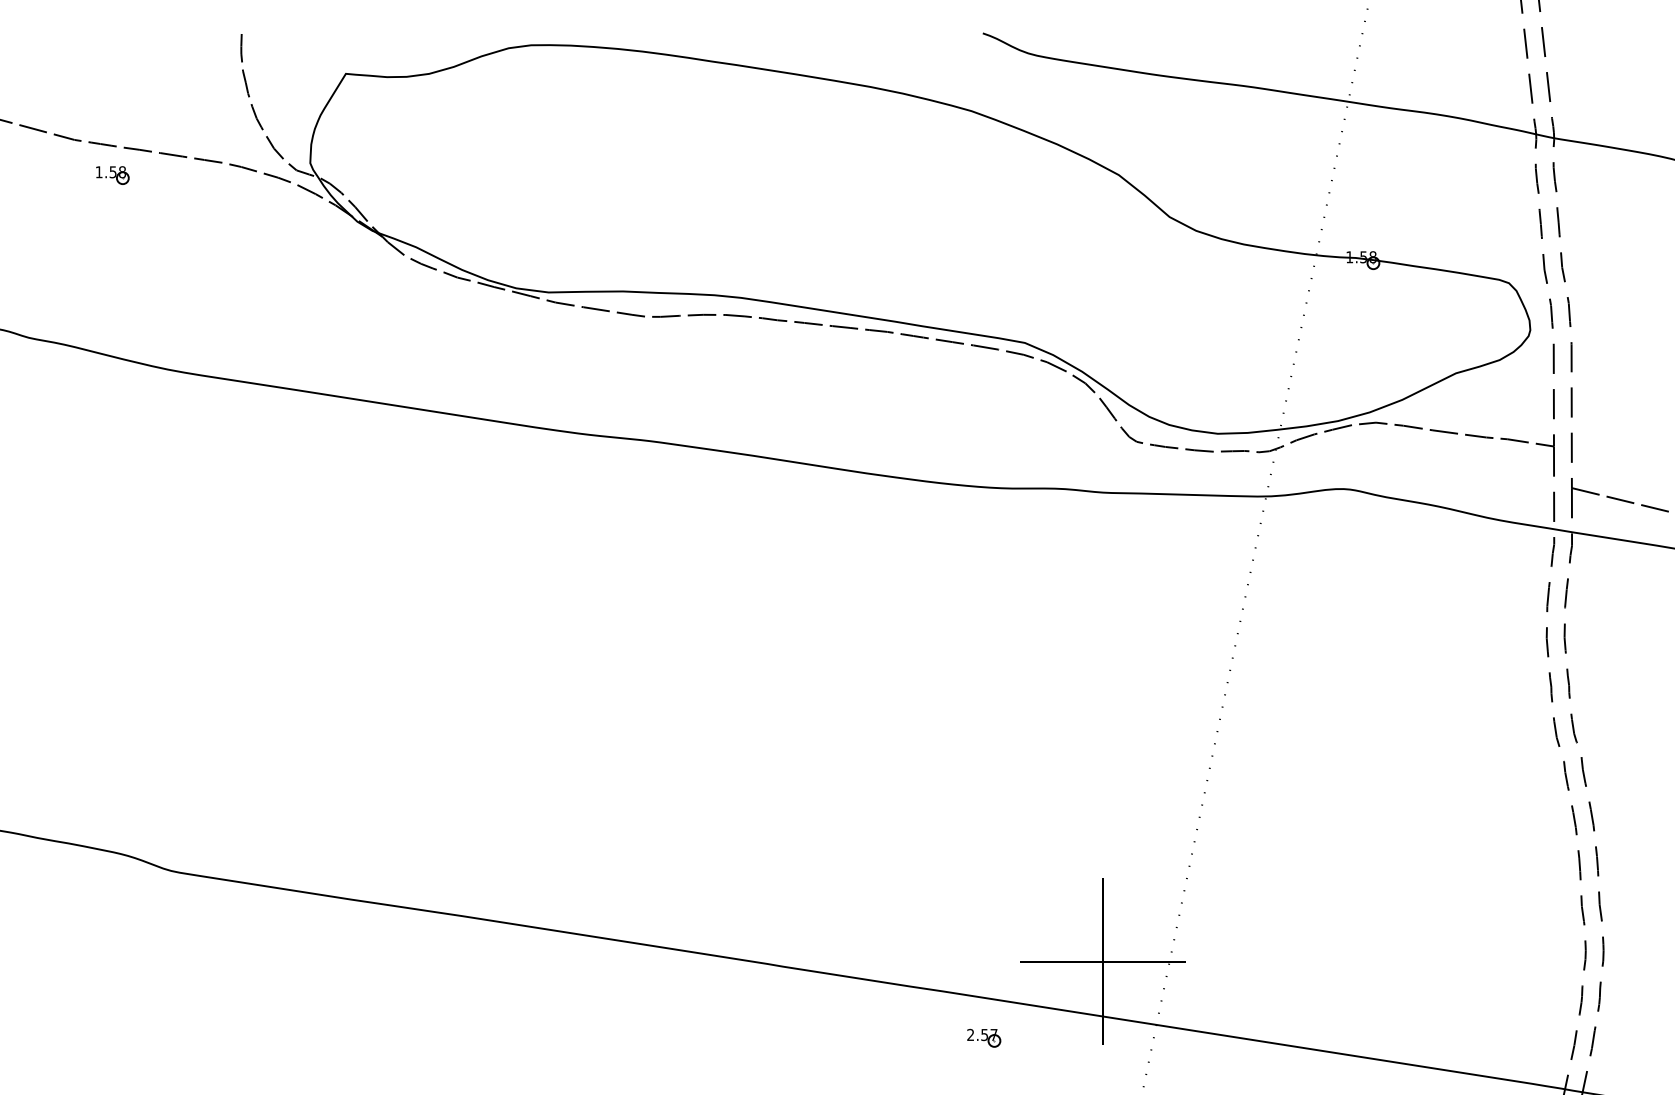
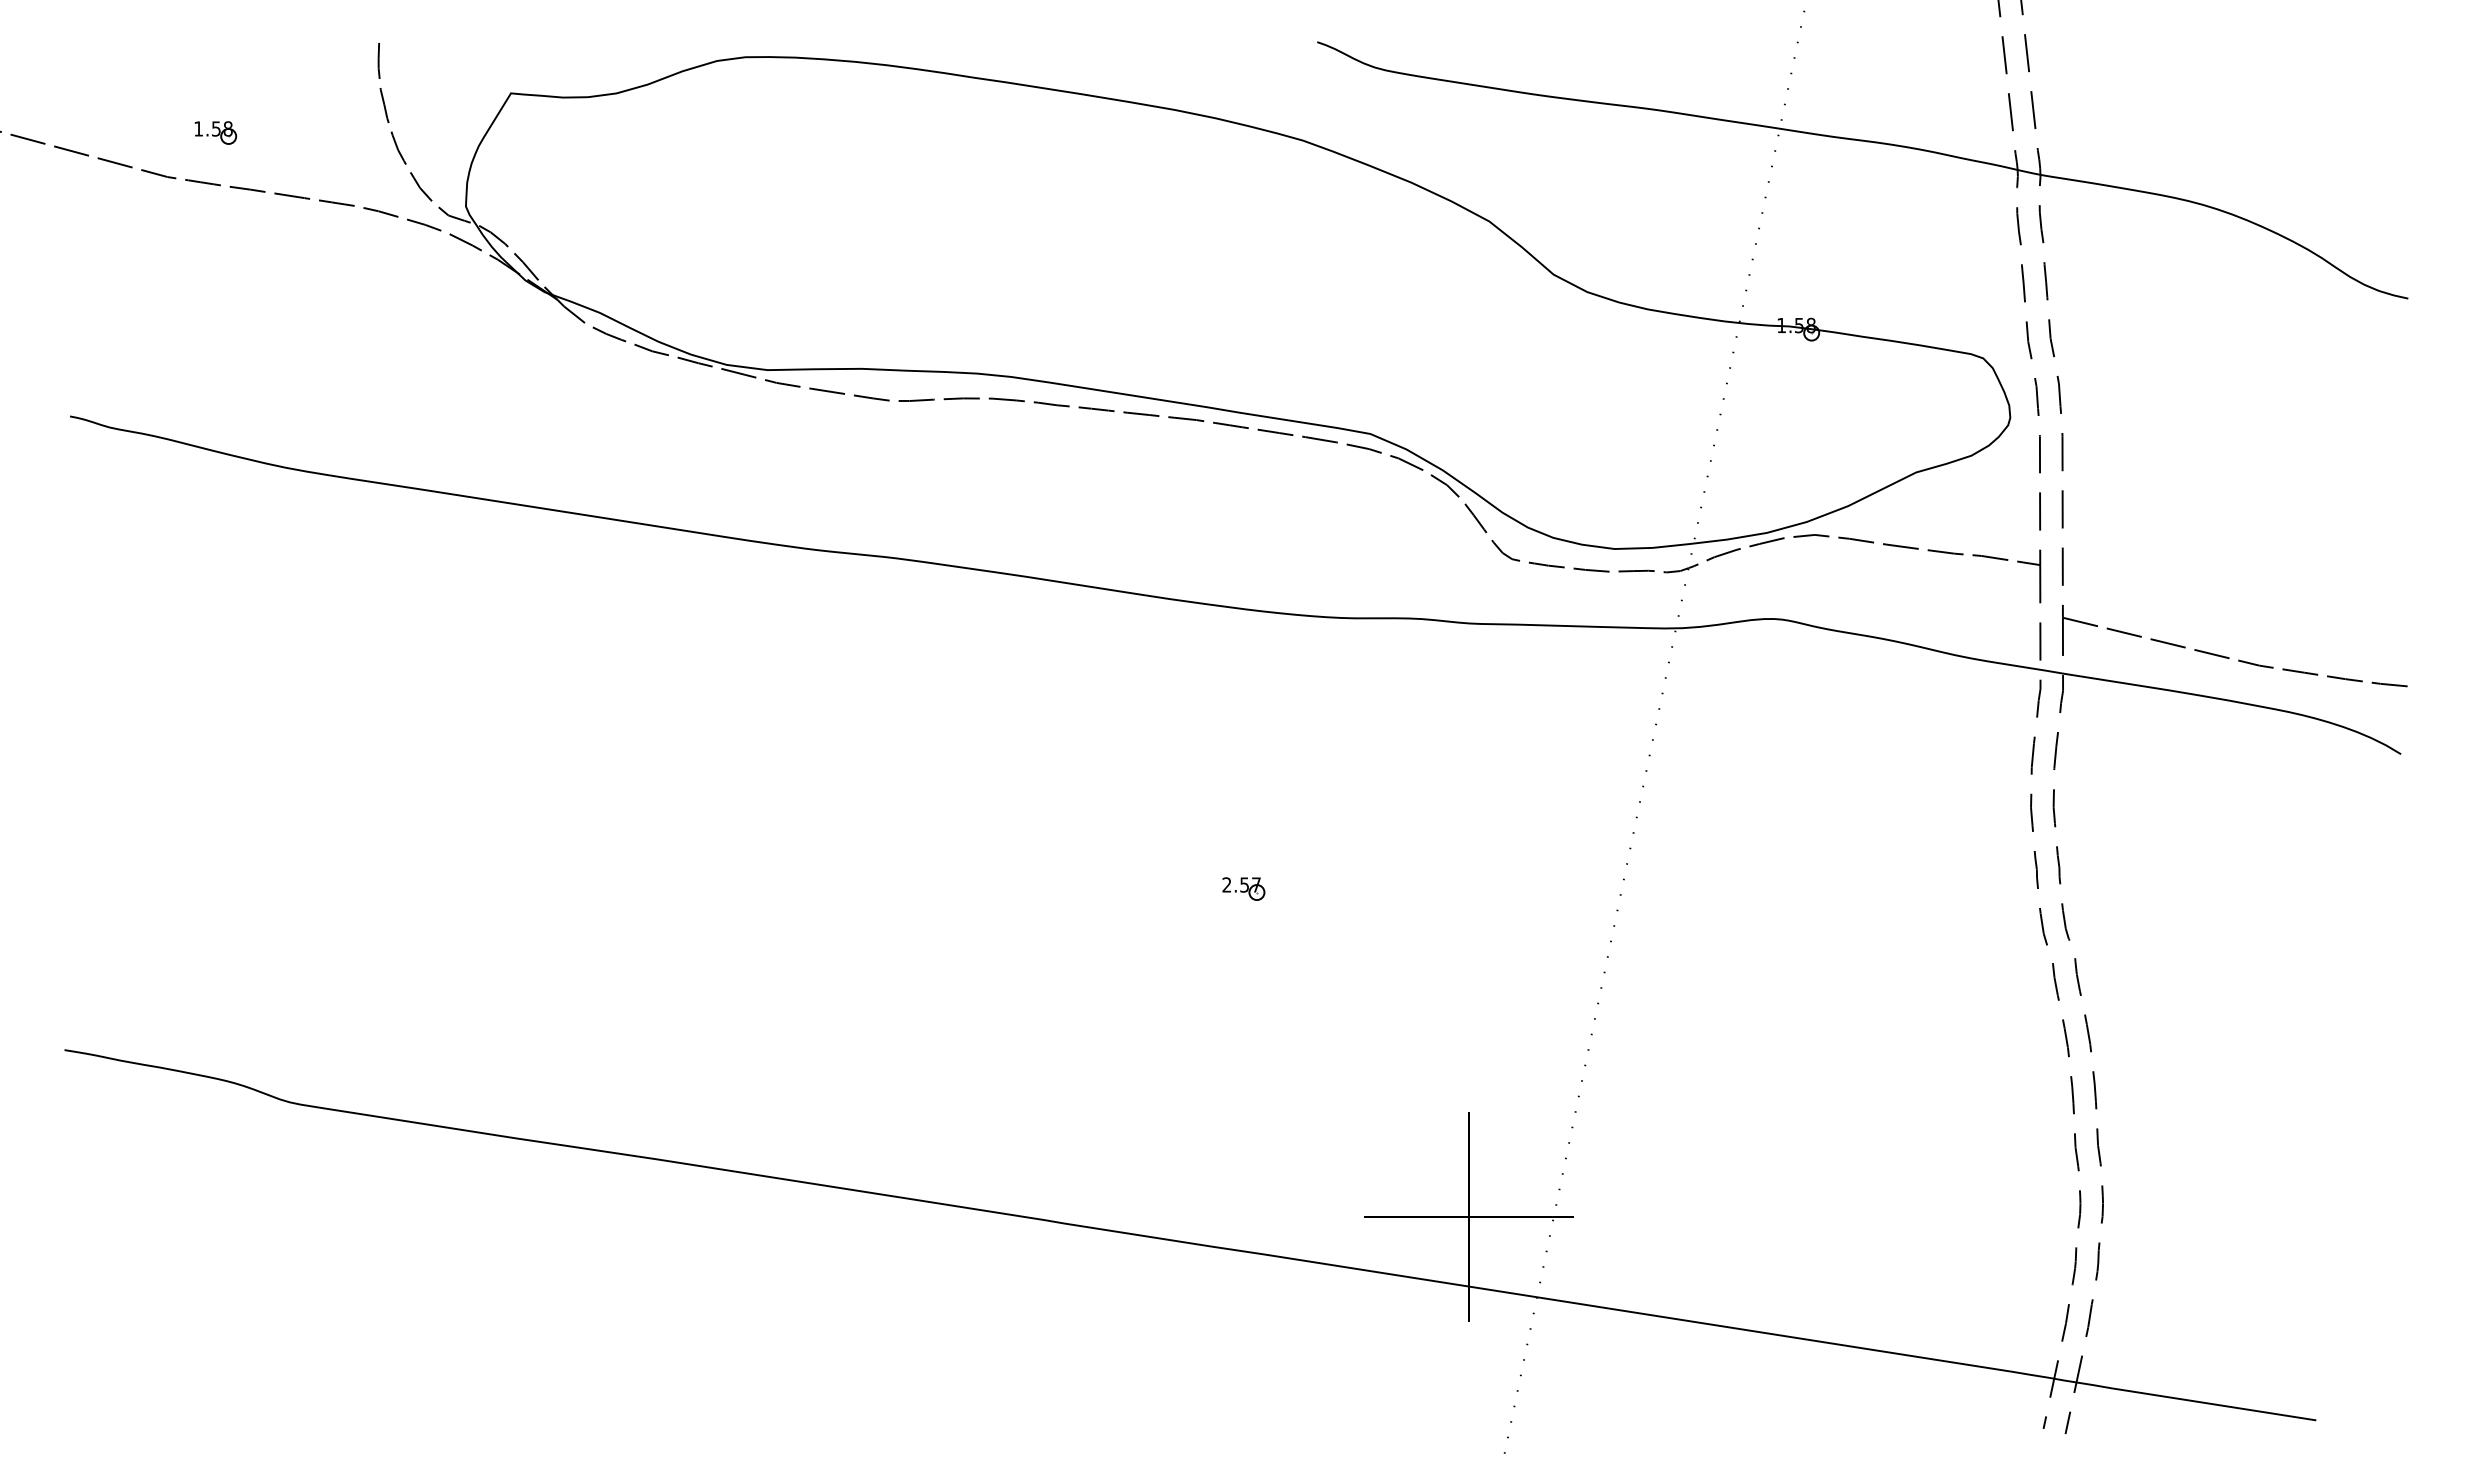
part: (112, 175) -> (215, 132), moved
part: (983, 1037) -> (1243, 888), moved

